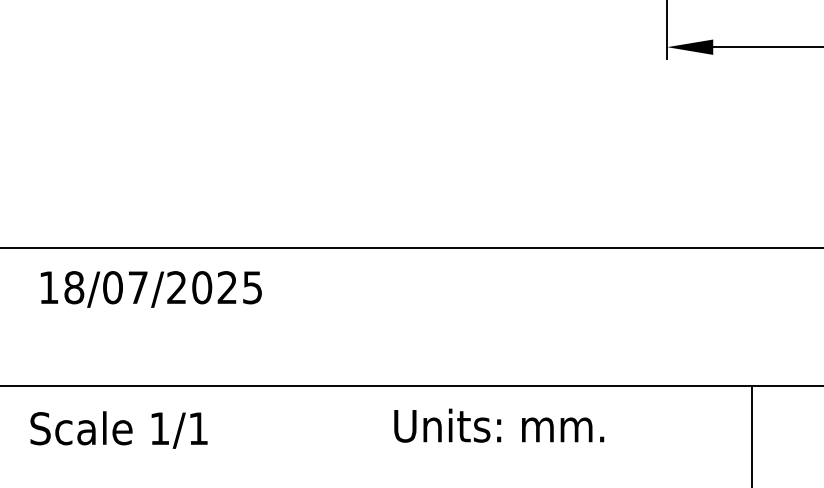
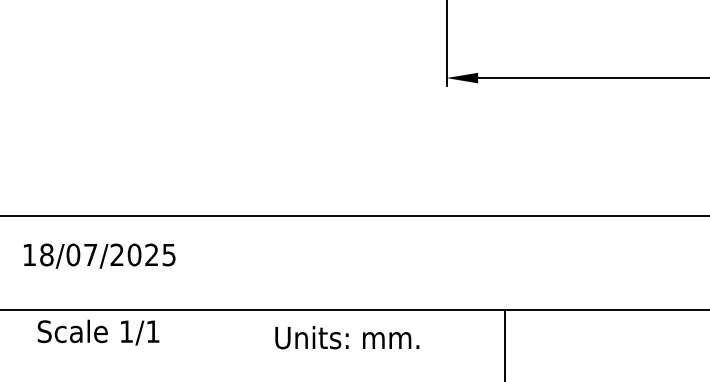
text: (151, 288) -> (99, 255), moved
text: (499, 425) -> (347, 337), moved
text: (118, 429) -> (98, 332), moved

